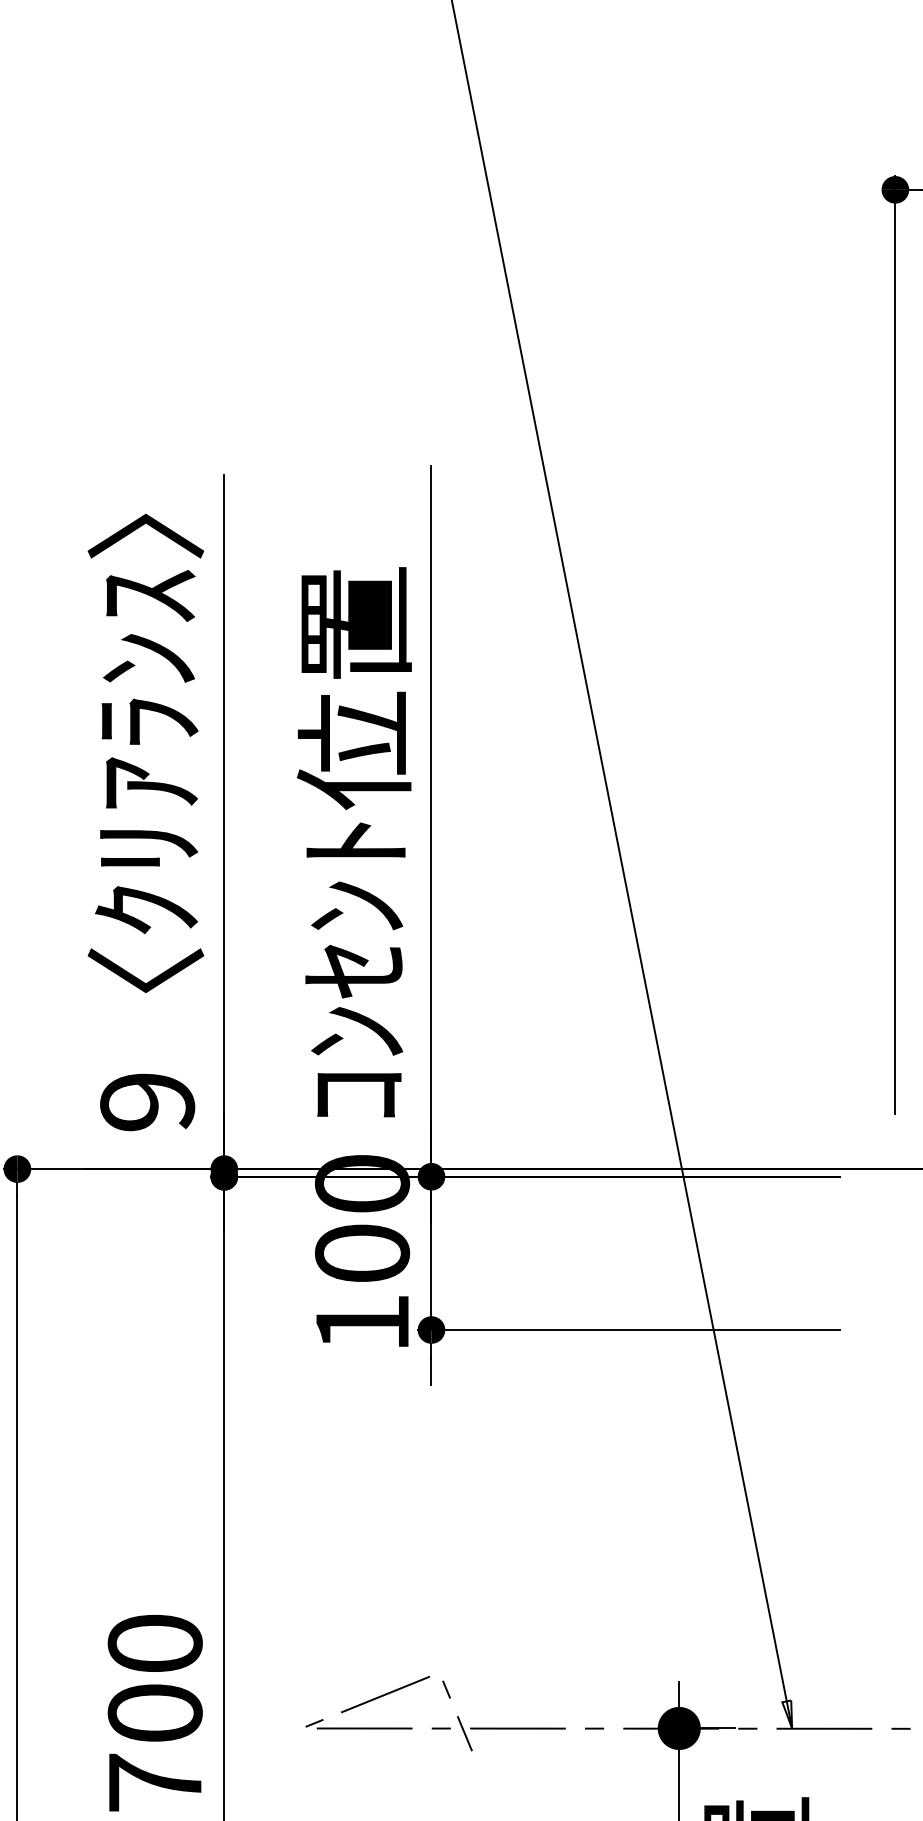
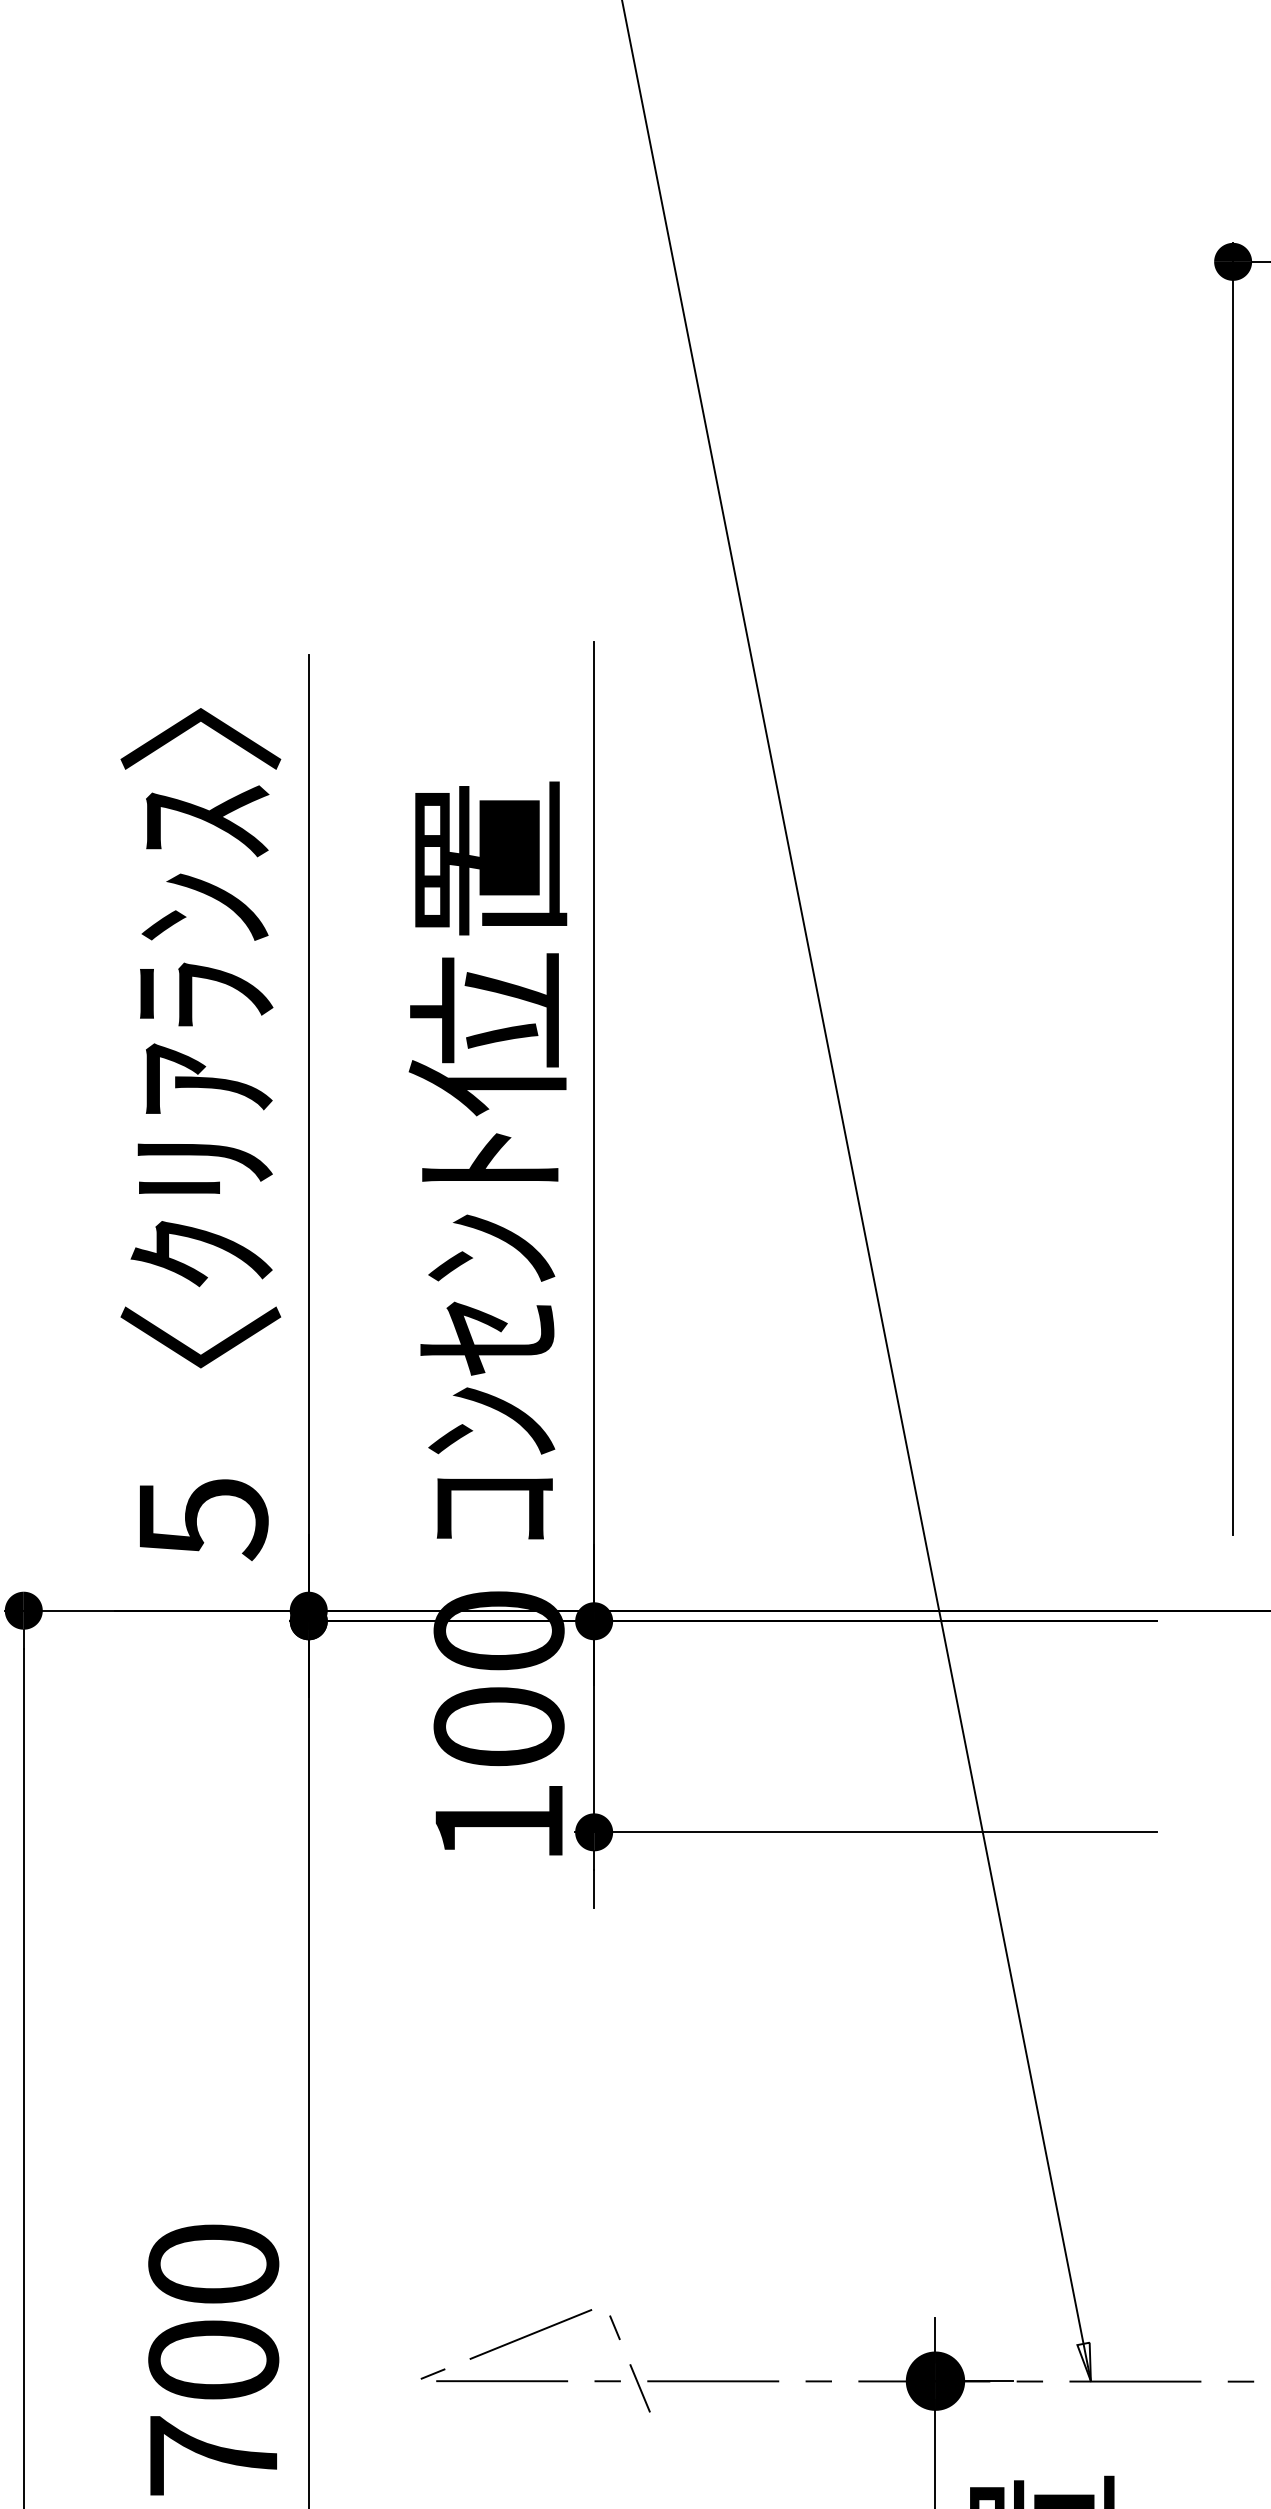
text: (147, 1103) -> (202, 1520), 9 -> 5

